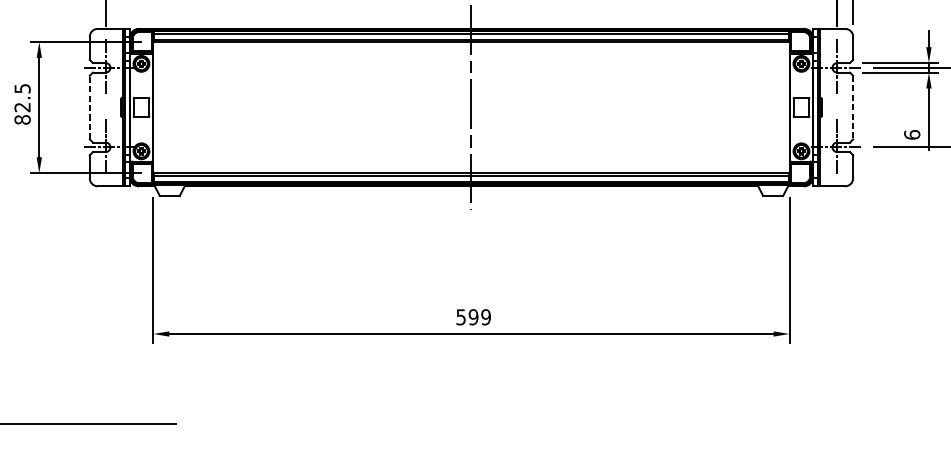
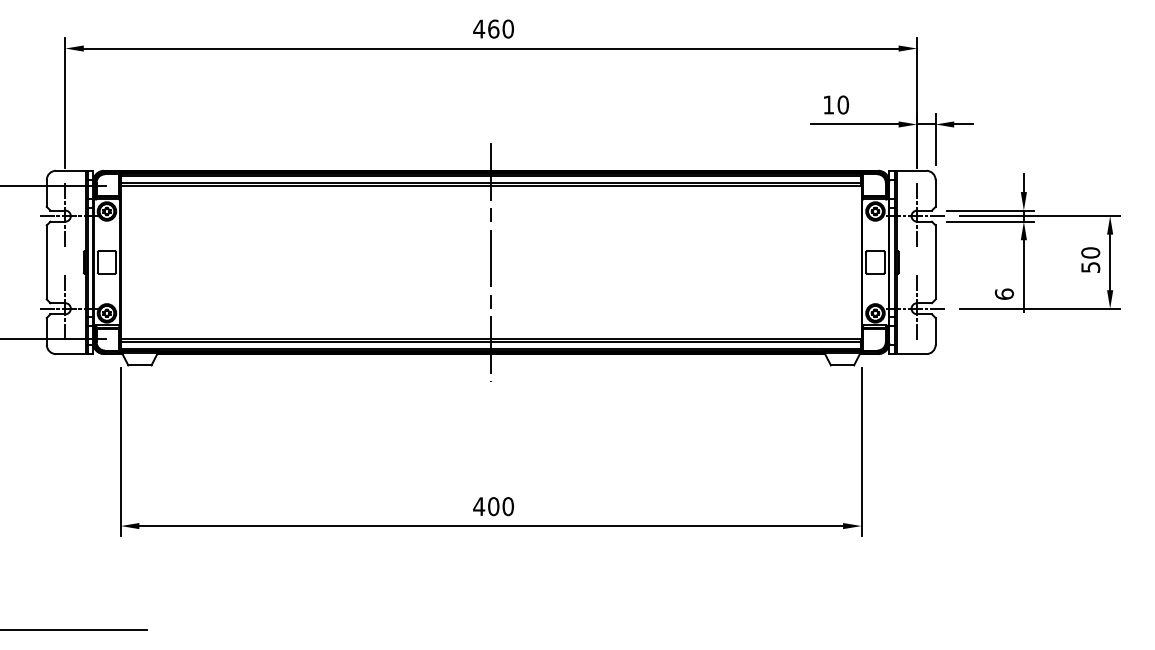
line: (89, 106) -> (46, 261), dashed -> solid
line: (853, 107) -> (935, 262), dashed -> solid
text: (473, 317) -> (493, 506), 599 -> 400

